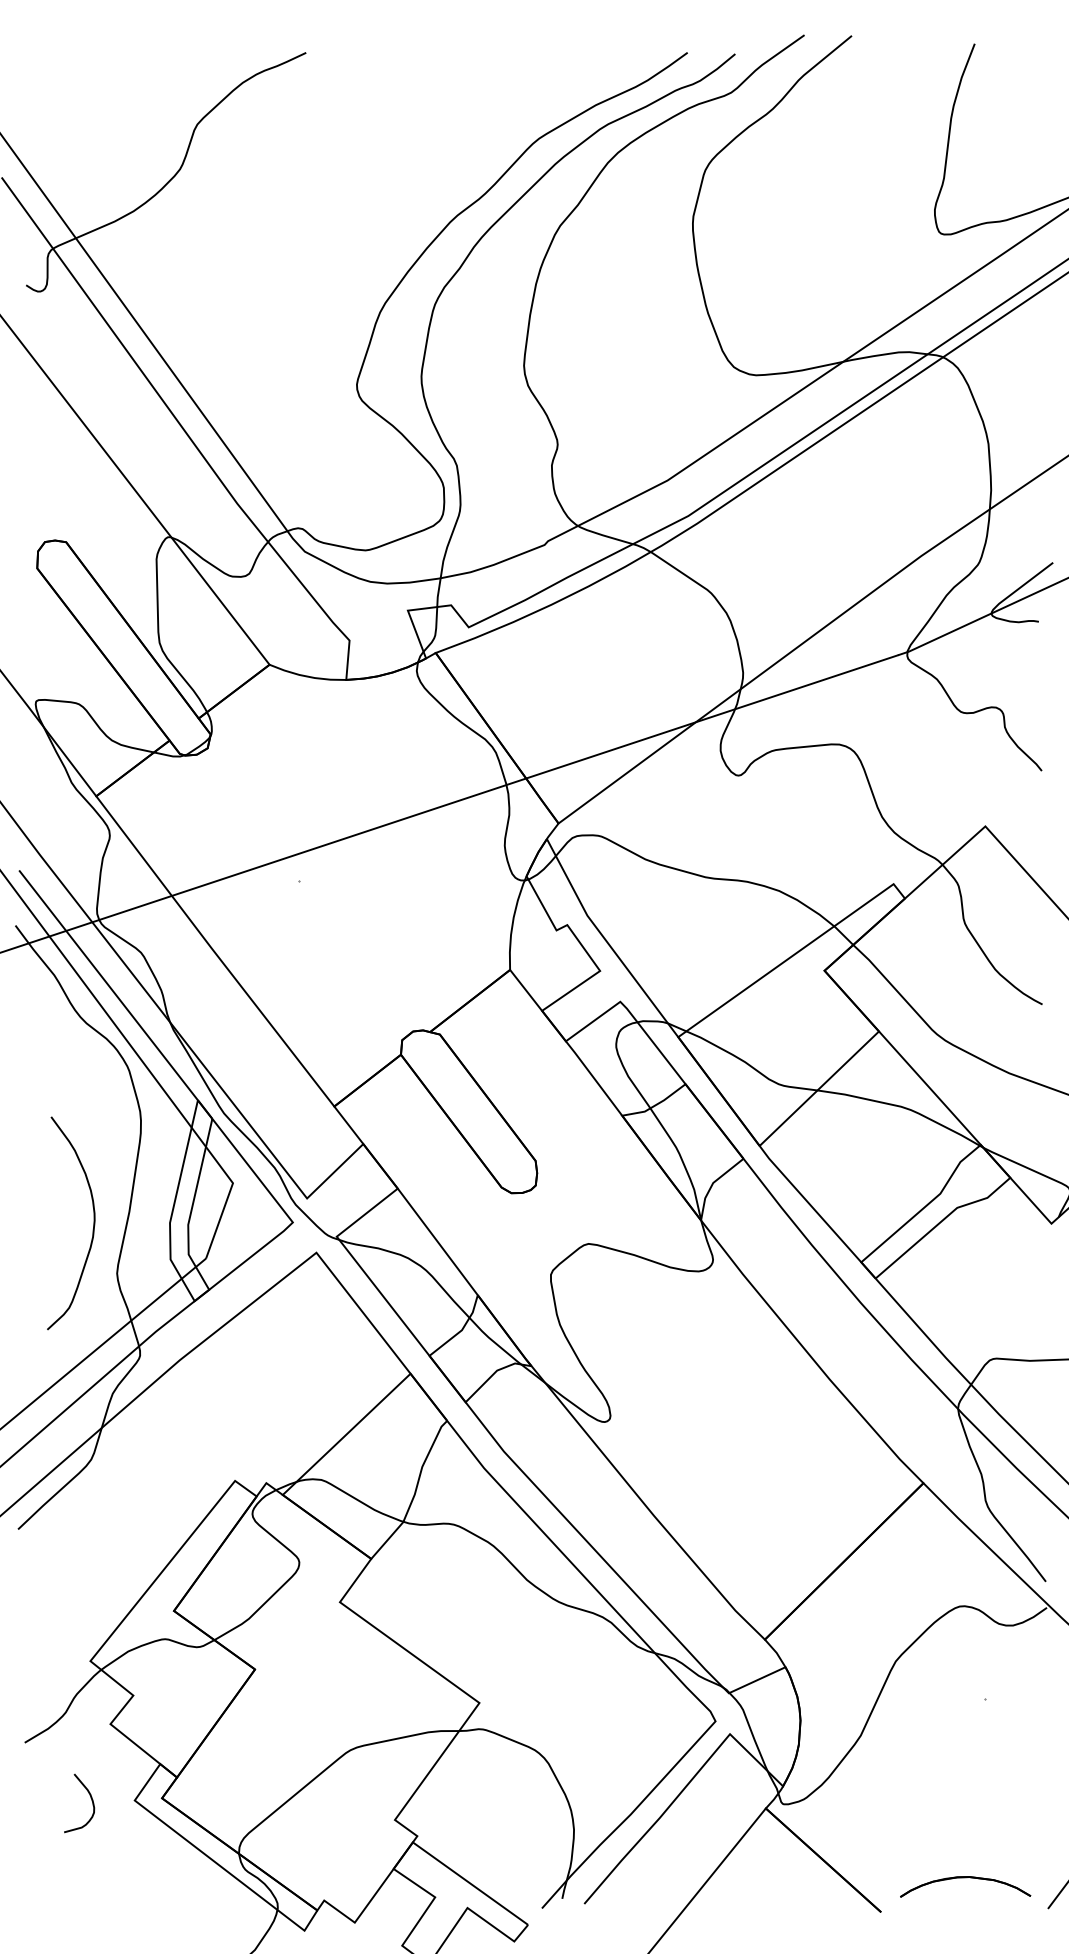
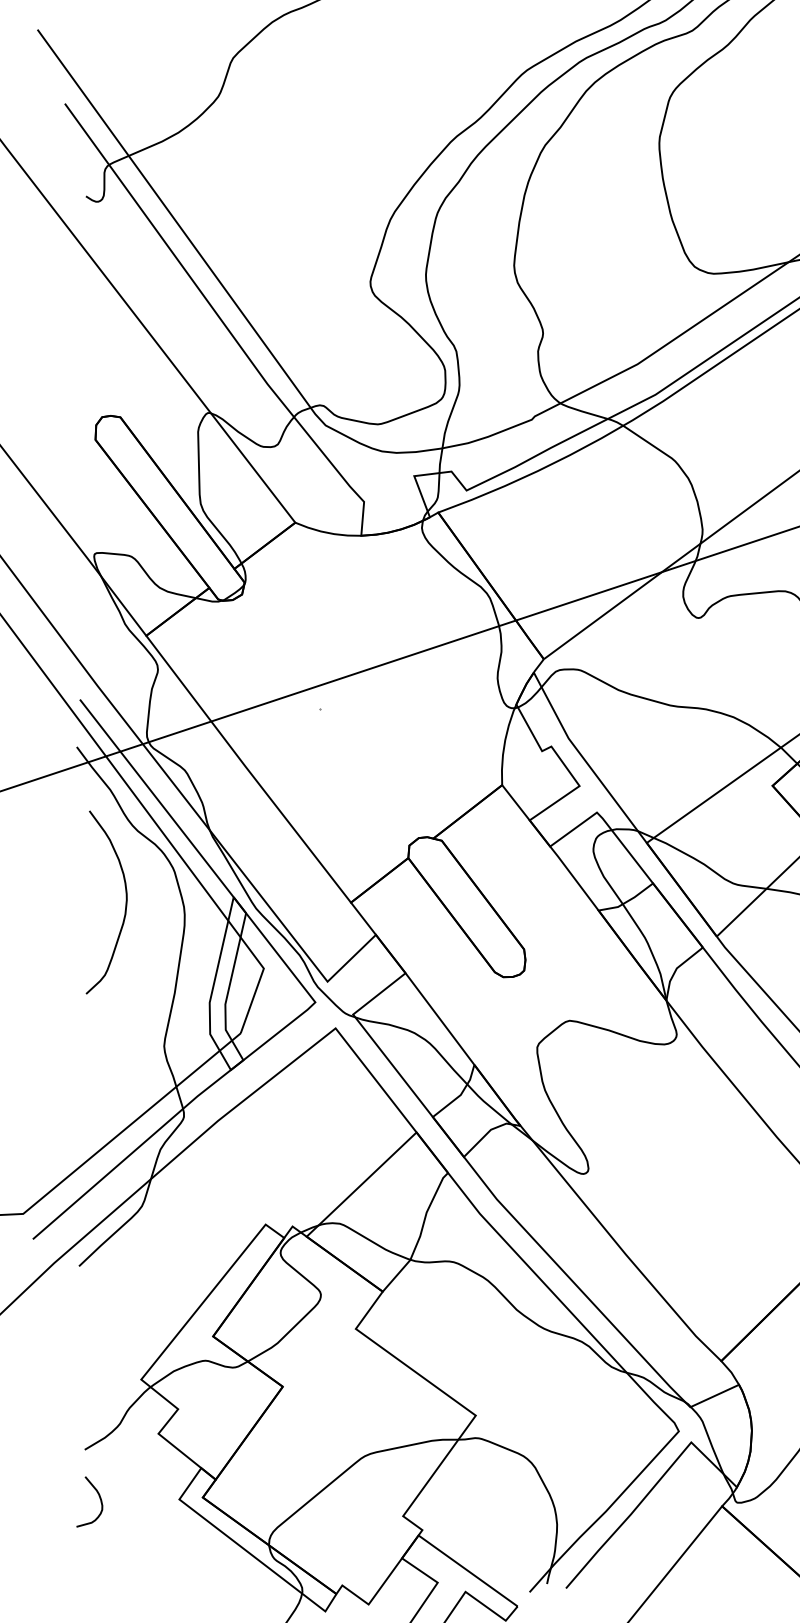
curve: (92, 1229) -> (124, 907), moved
curve: (90, 1798) -> (99, 1497), moved

